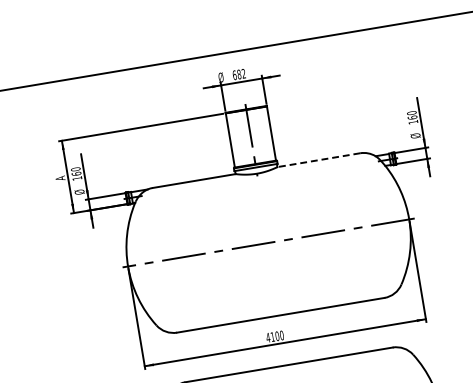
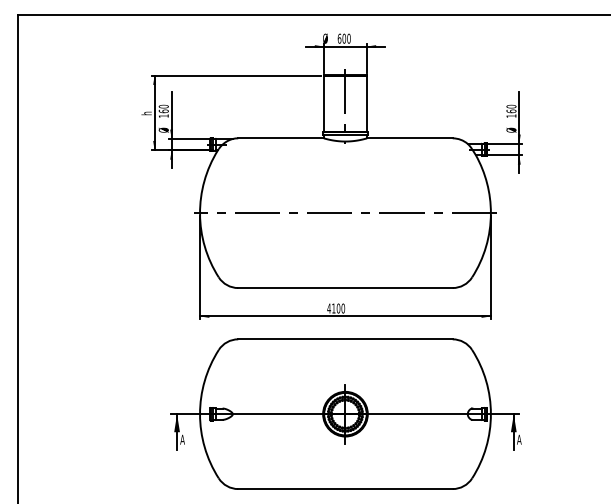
text: (241, 73) -> (346, 38), 682 -> 600
line: (318, 160) -> (409, 138), dashed -> solid
text: (60, 178) -> (146, 113), A -> h

